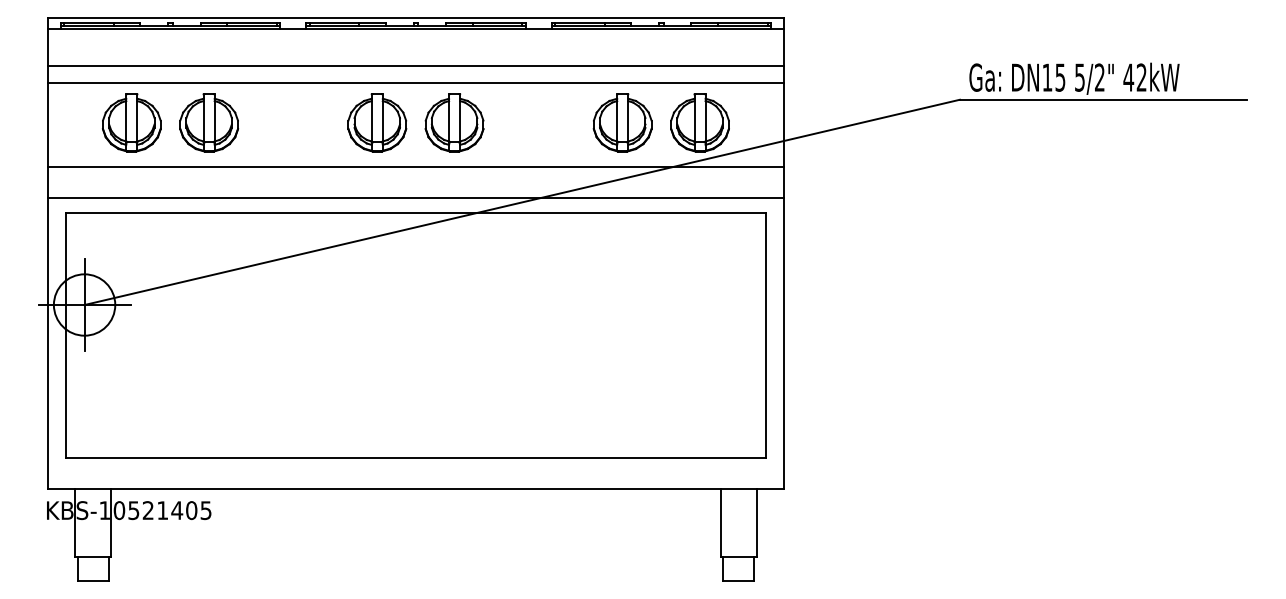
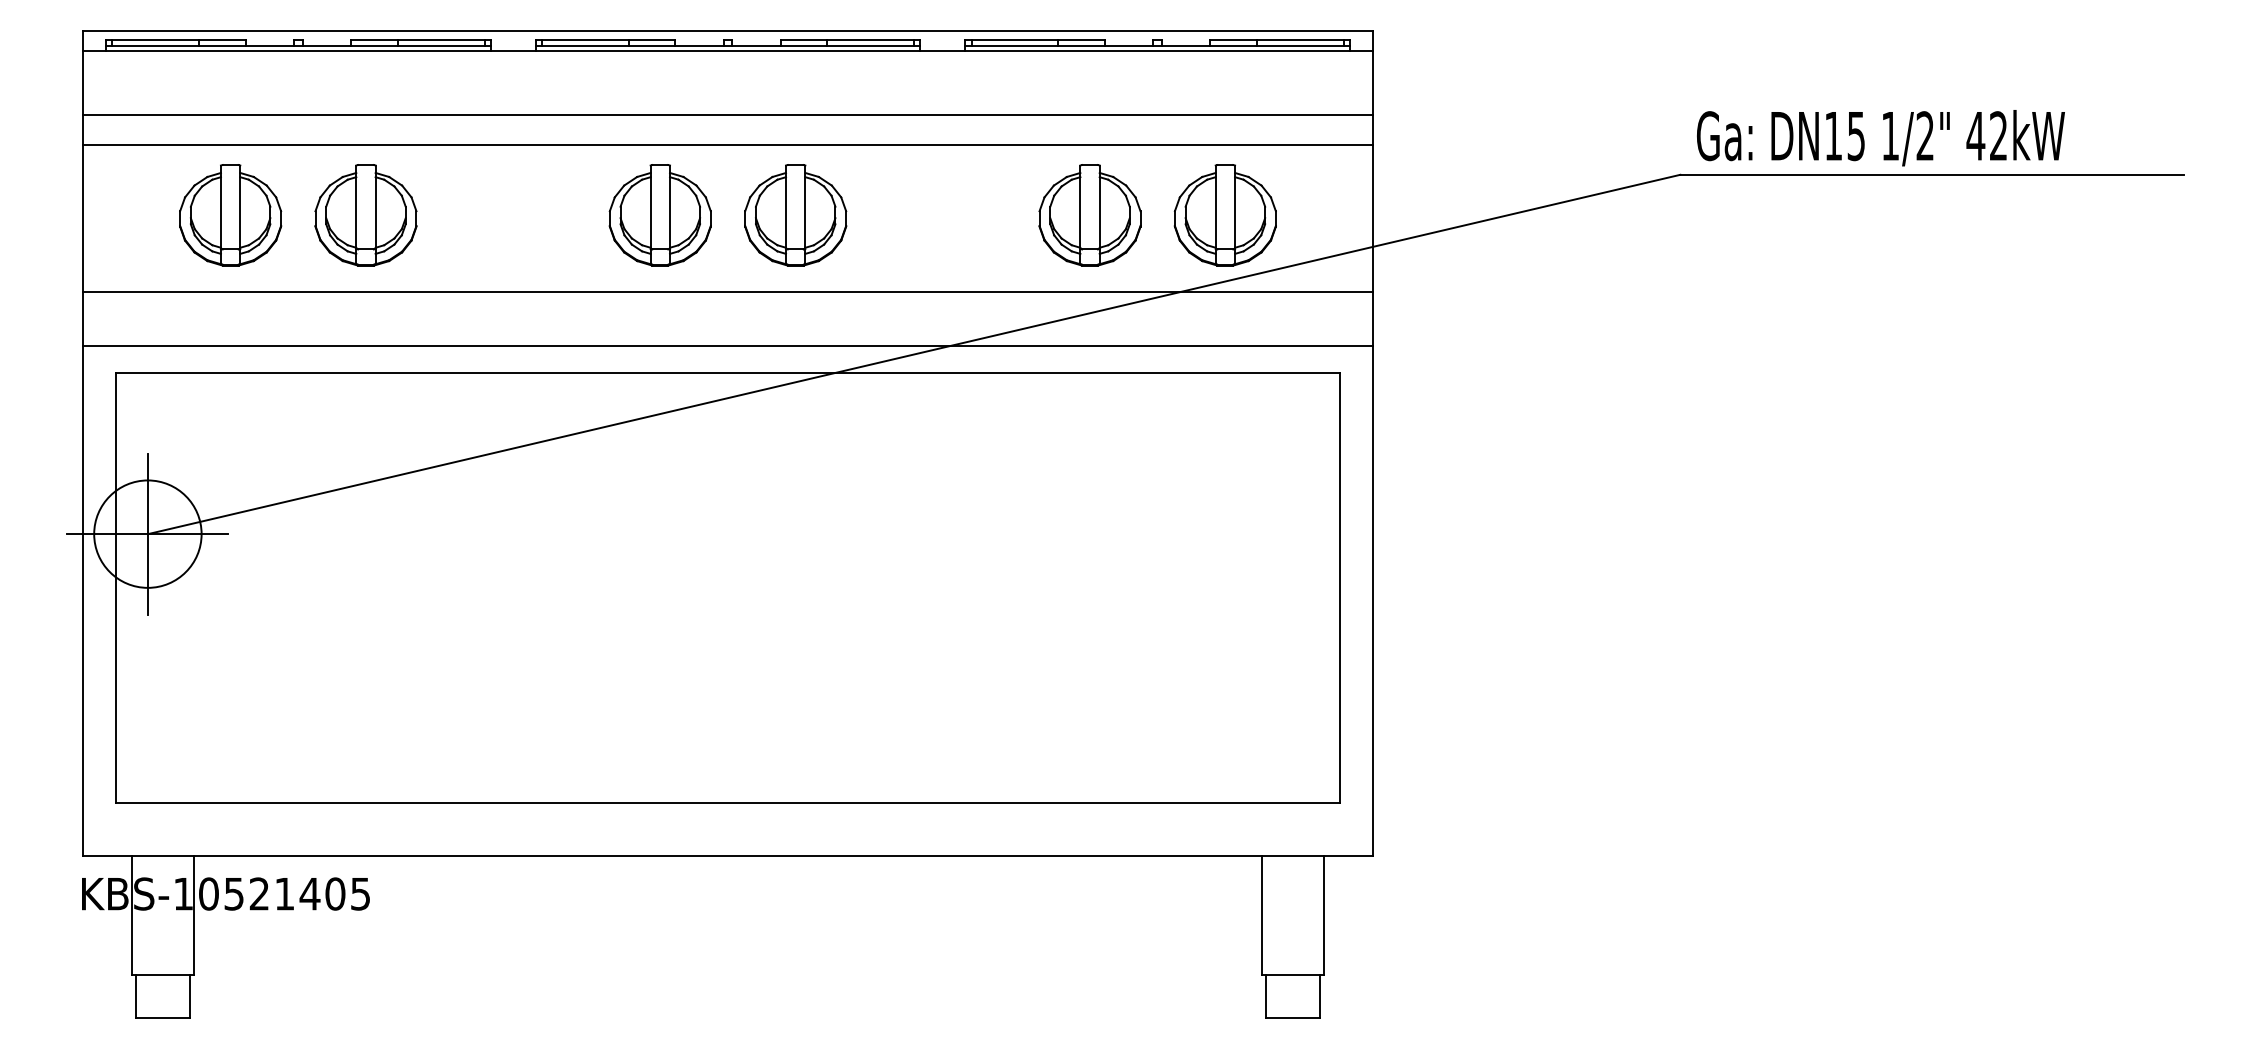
text: (1079, 77) -> (1889, 135), 5/2" -> 1/2"

